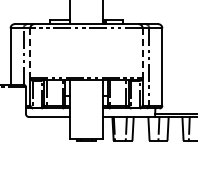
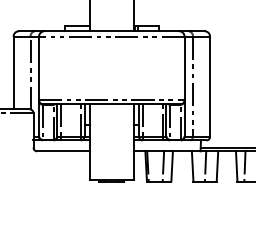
line: (30, 52) -> (39, 67), dashed -> solid
line: (142, 52) -> (184, 67), dashed -> solid

